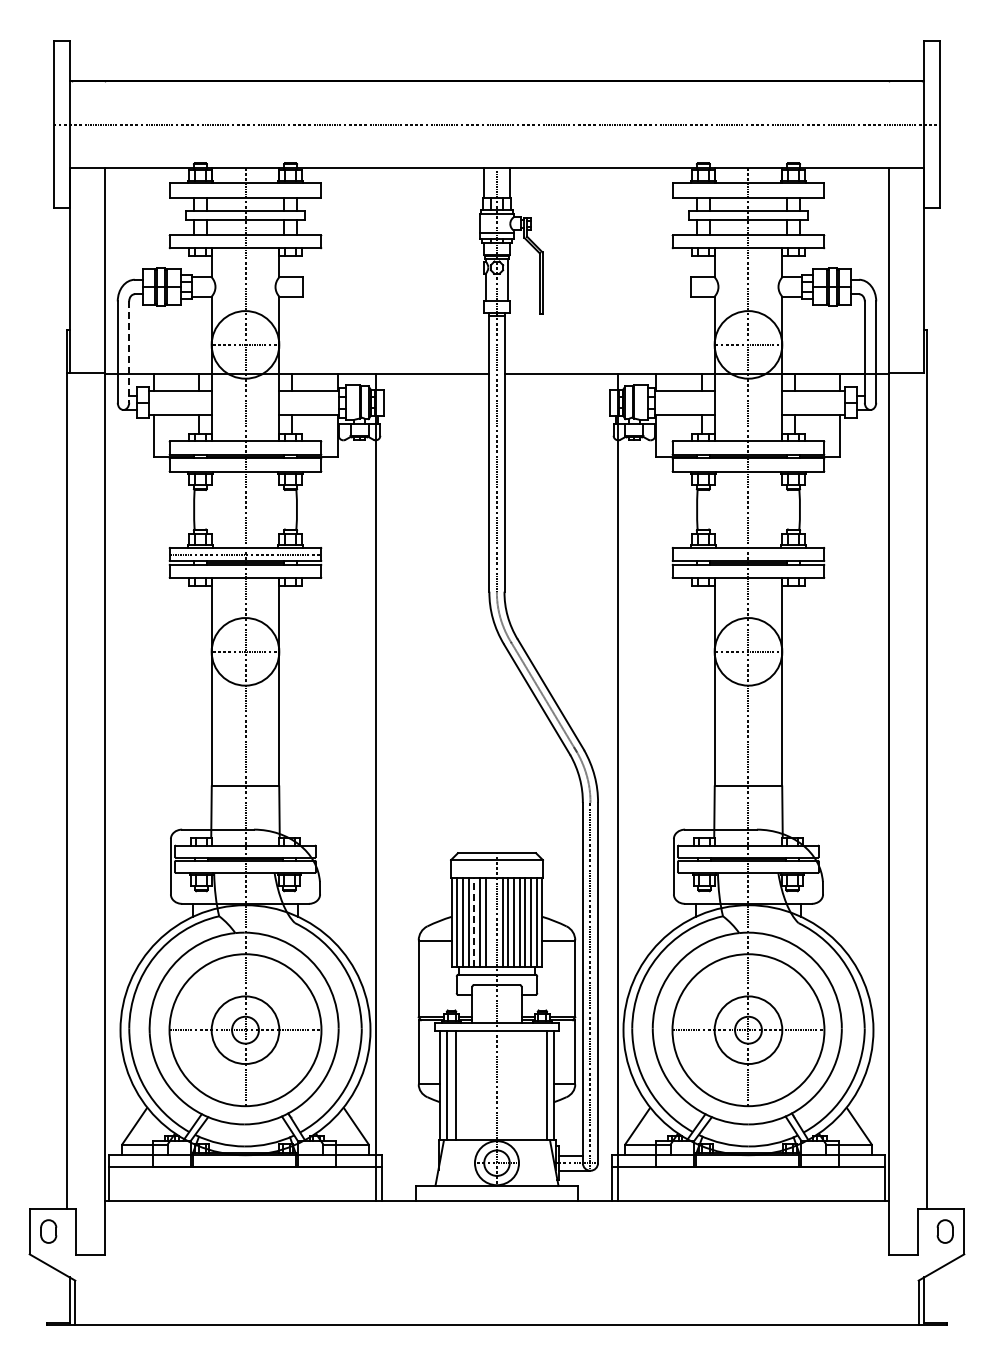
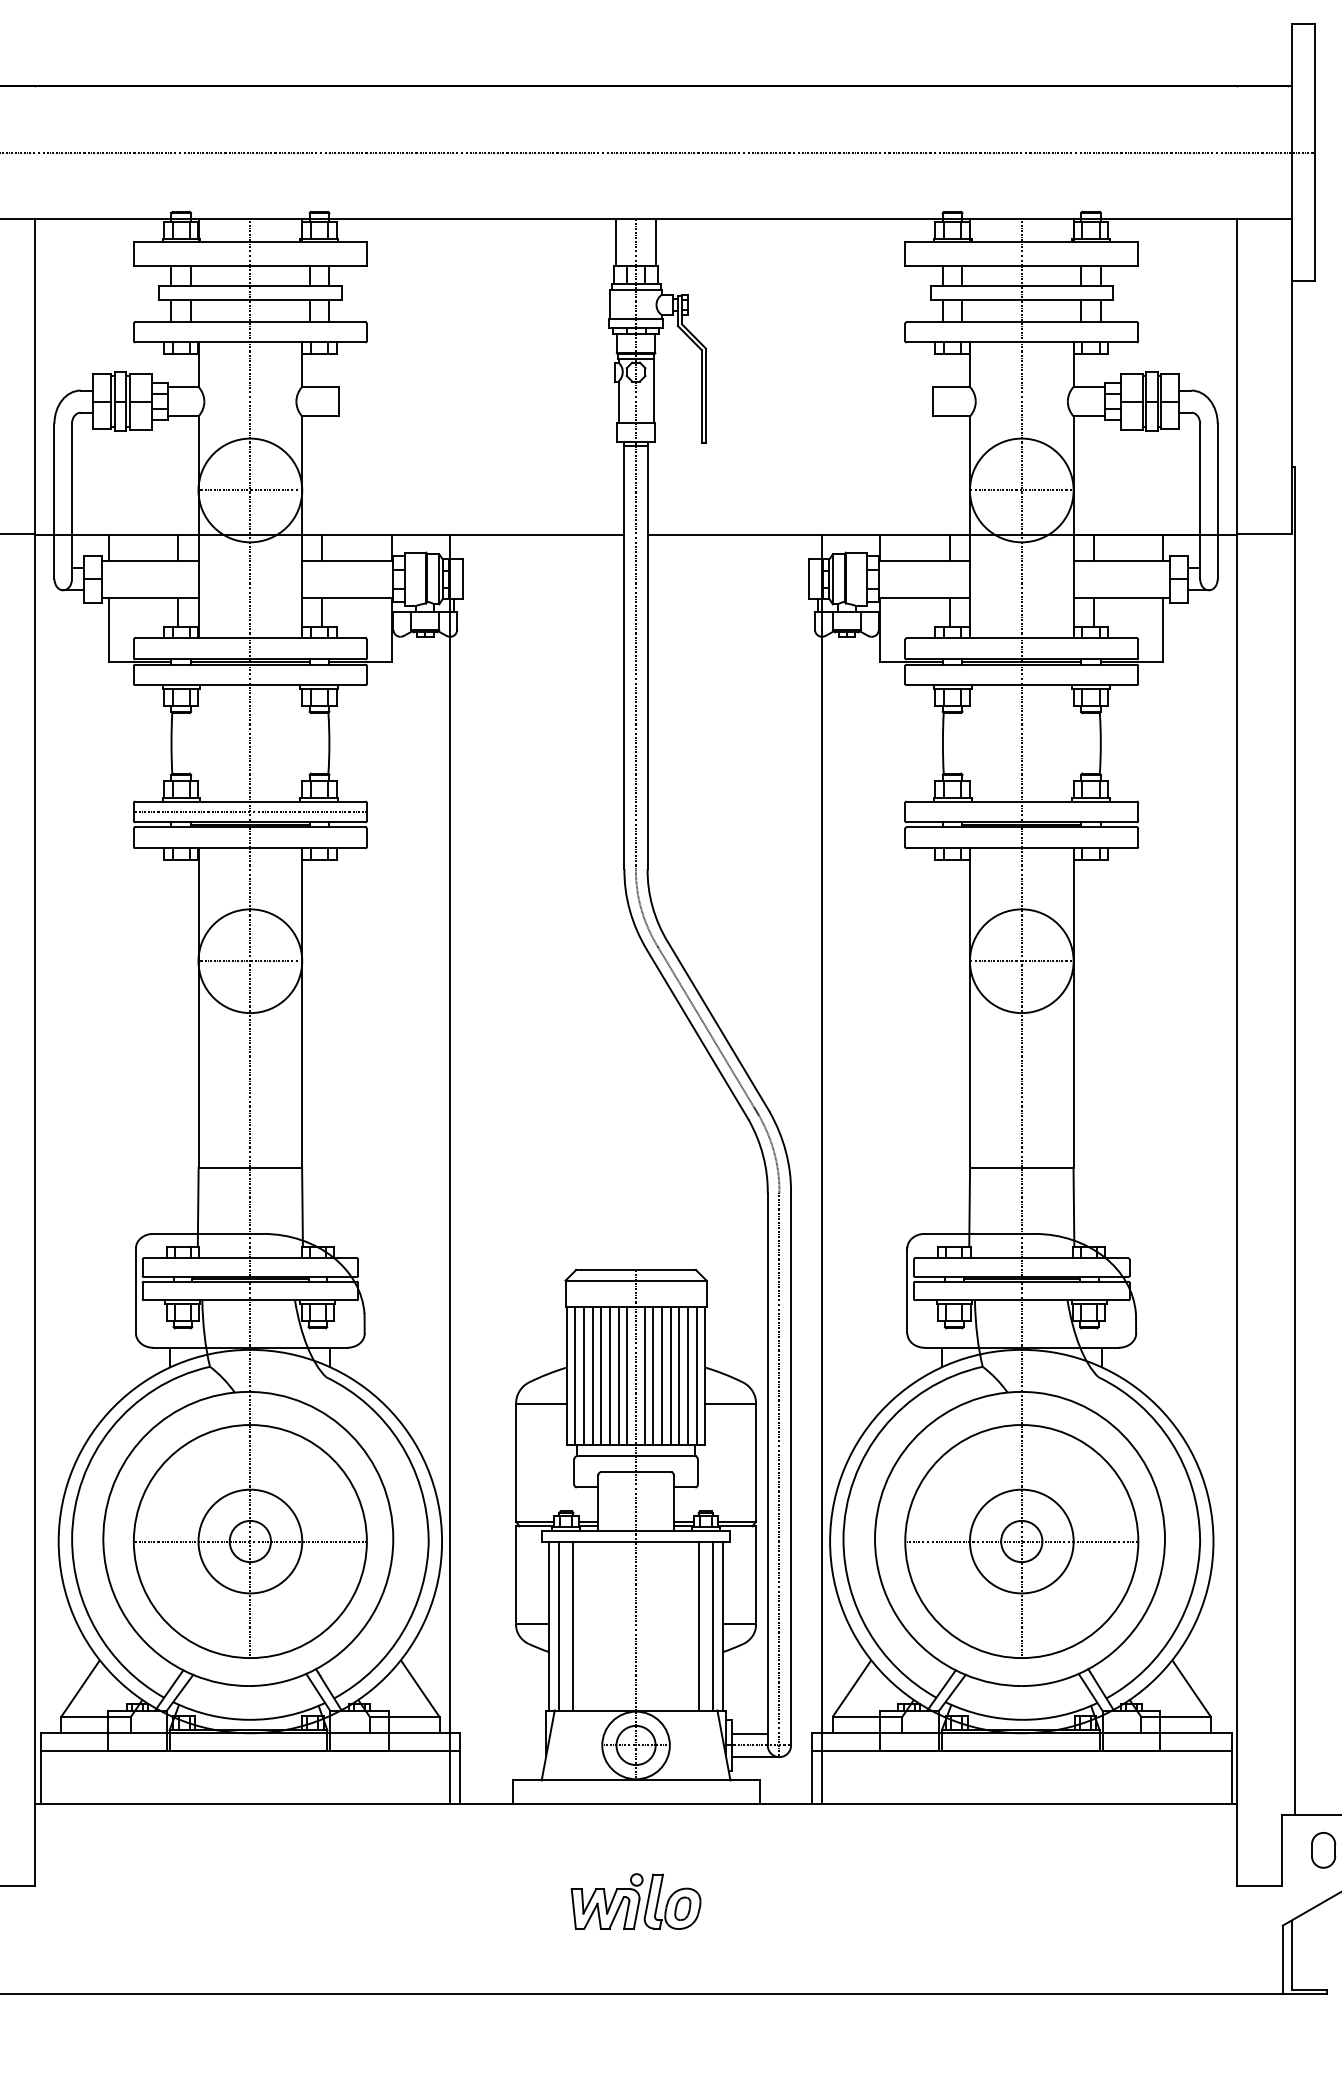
line: (129, 352) -> (72, 502), dashed -> solid
line: (474, 922) -> (601, 1376), dashed -> solid
line: (491, 922) -> (627, 1376), added
line: (537, 1085) -> (698, 1626), added
part: (496, 1264) -> (635, 1900), added

